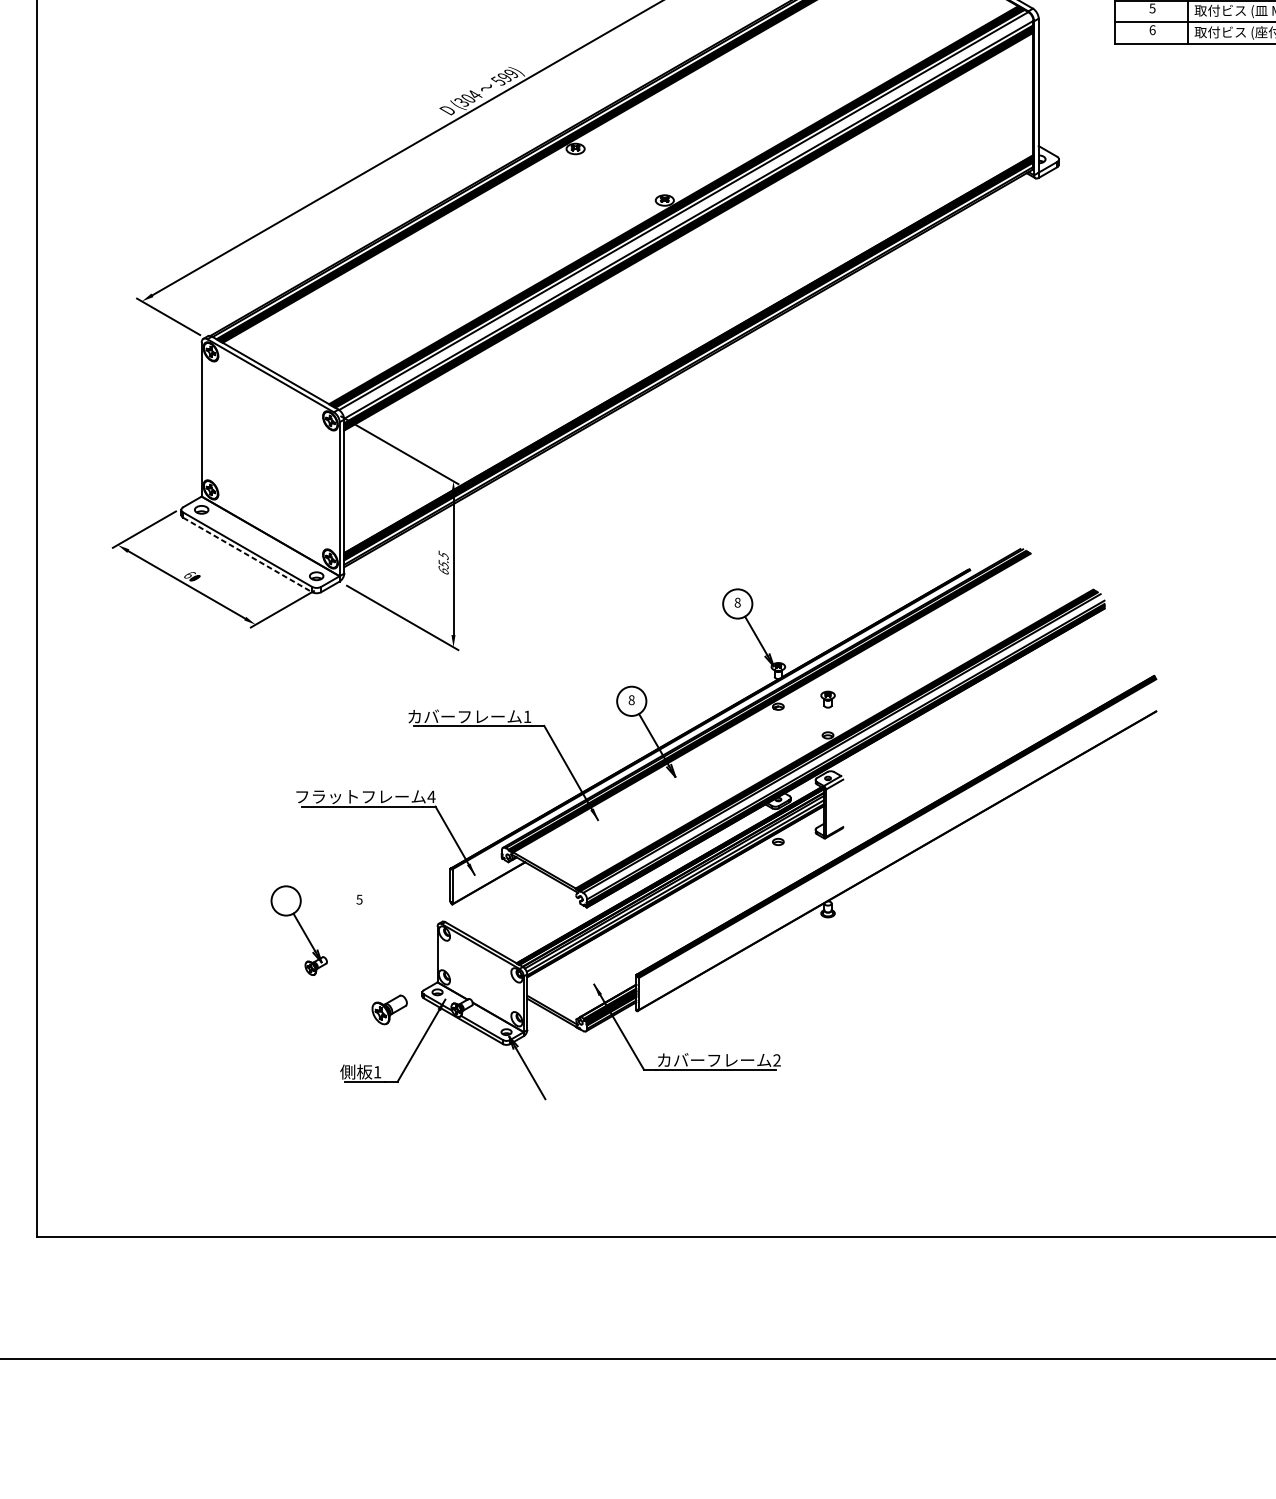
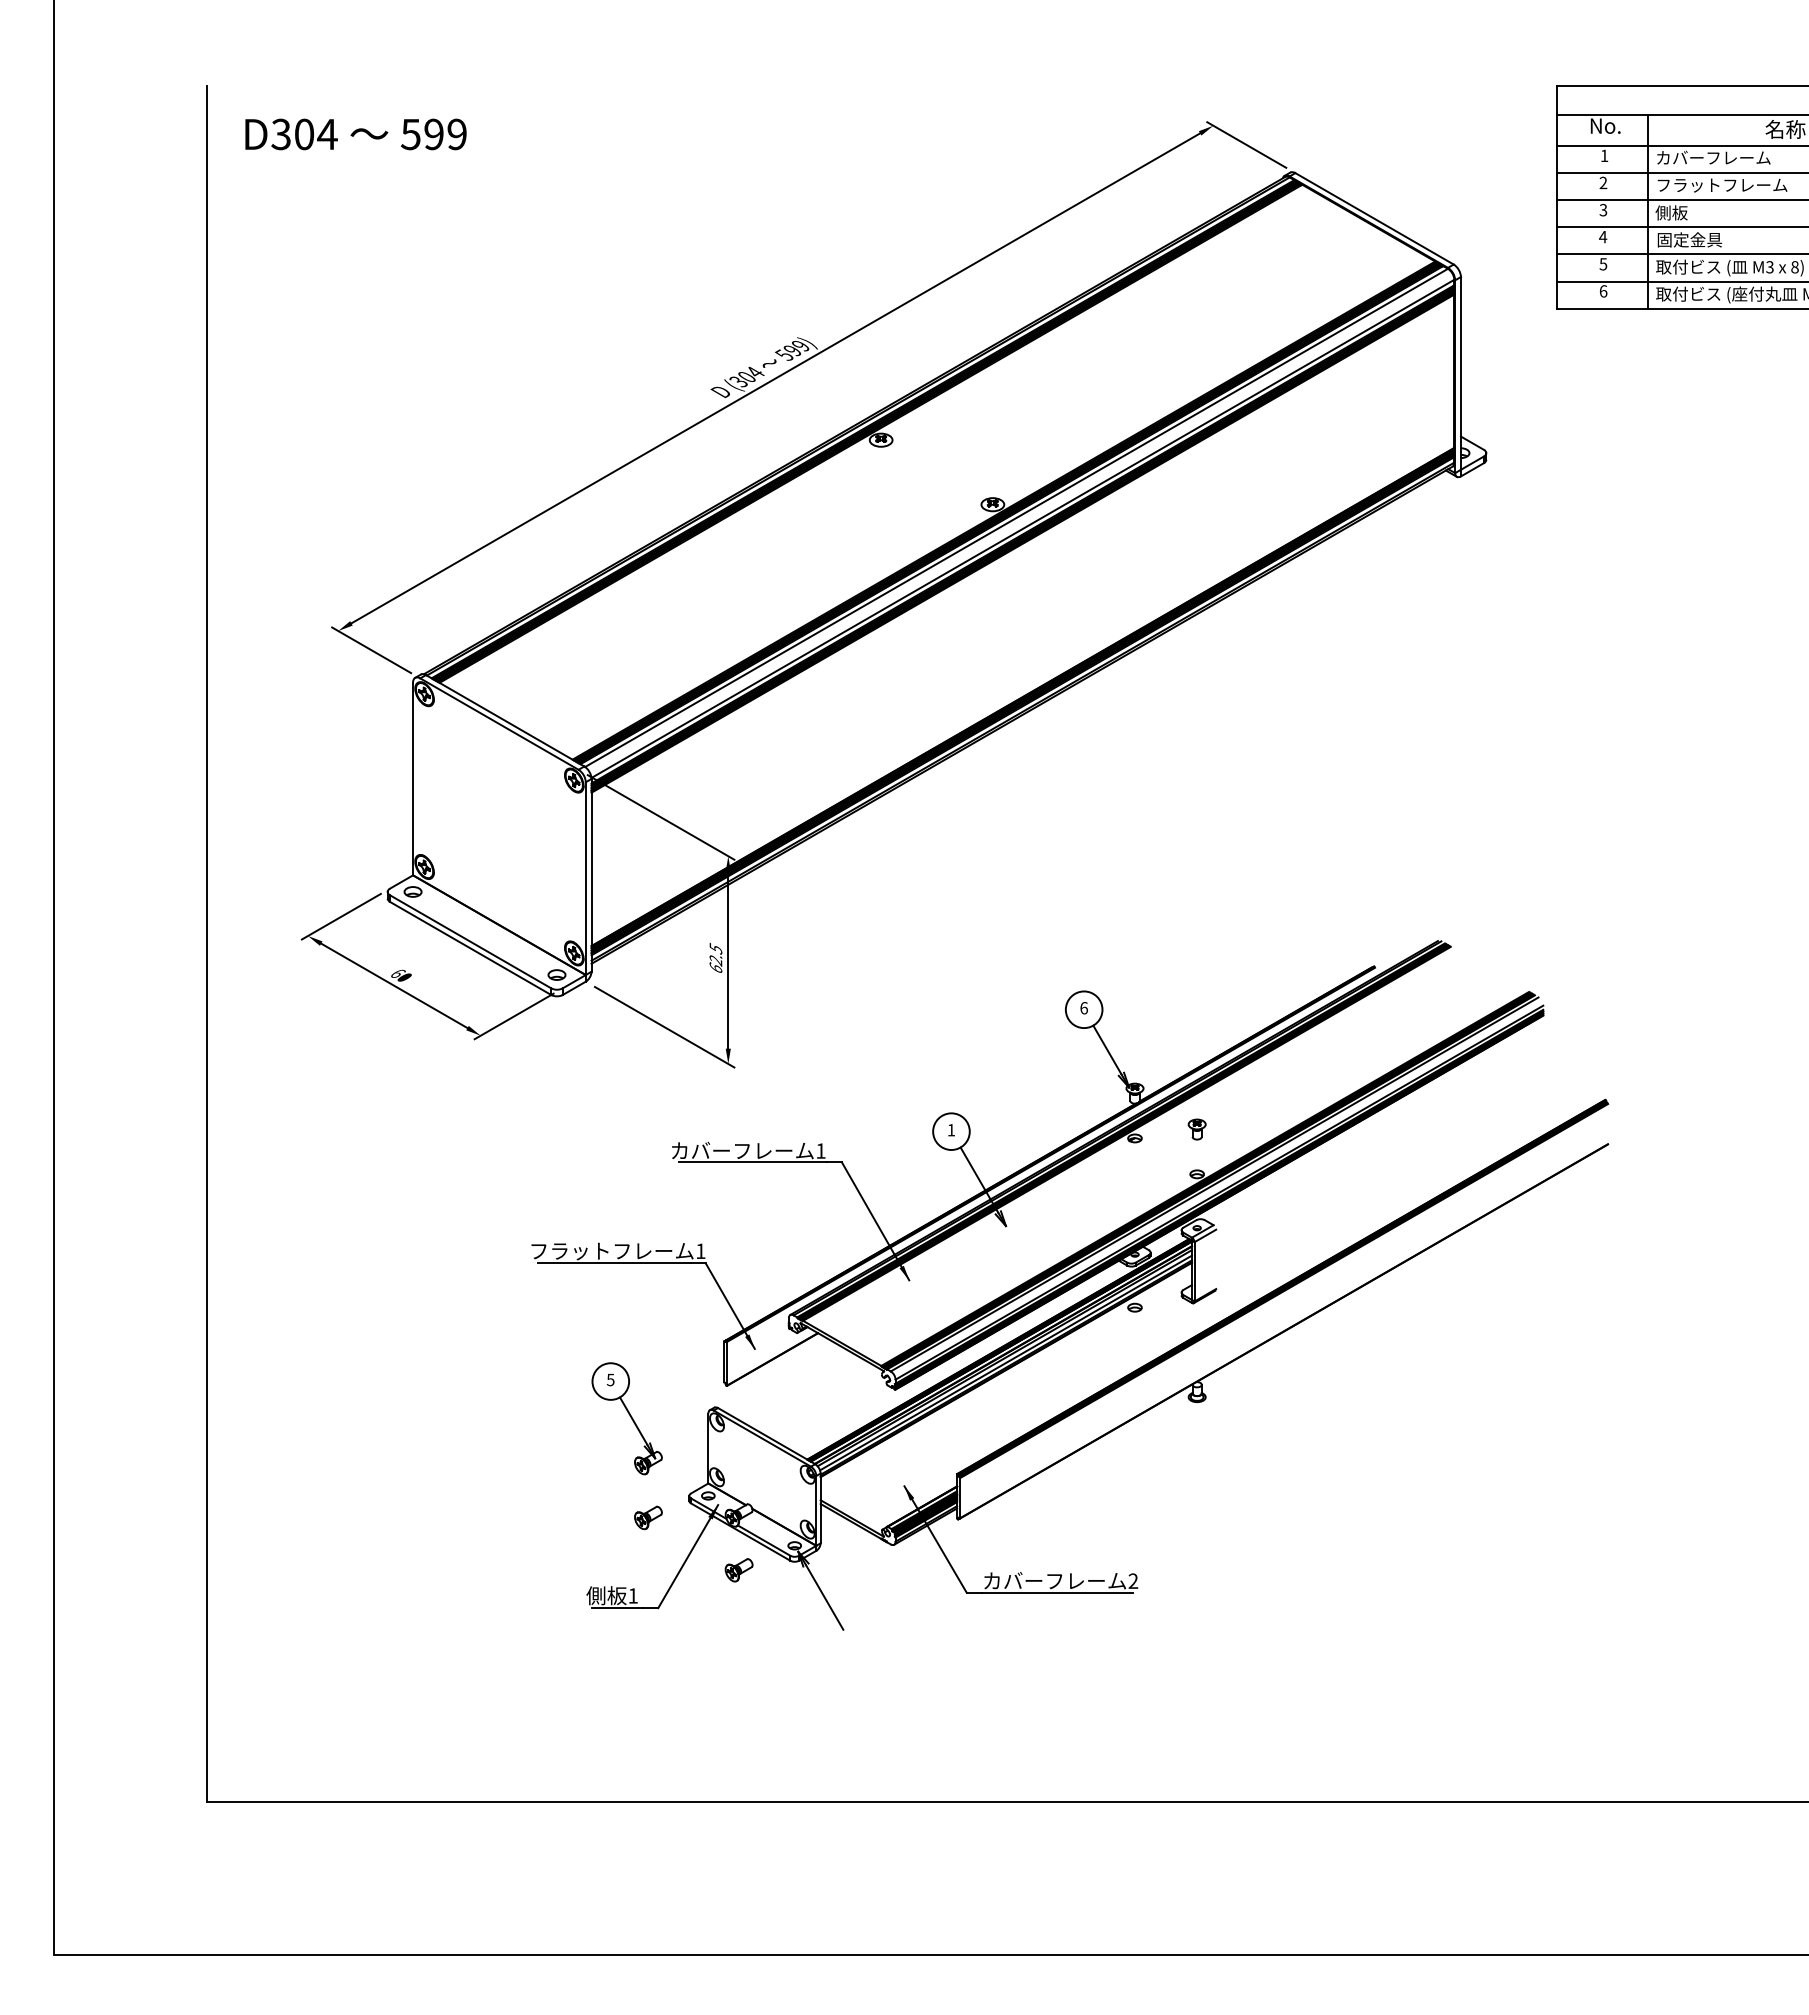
line: (248, 555) -> (471, 948), dashed -> solid
text: (443, 564) -> (715, 960), 65.5 -> 62.5
text: (737, 602) -> (1083, 1008), 8 -> 6
text: (631, 700) -> (951, 1130), 8 -> 1
text: (431, 796) -> (700, 1250), 4 -> 1
part: (298, 930) -> (626, 1418), moved
part: (389, 1009) -> (648, 1517), size x0.62
part: (461, 1051) -> (738, 1570), added

